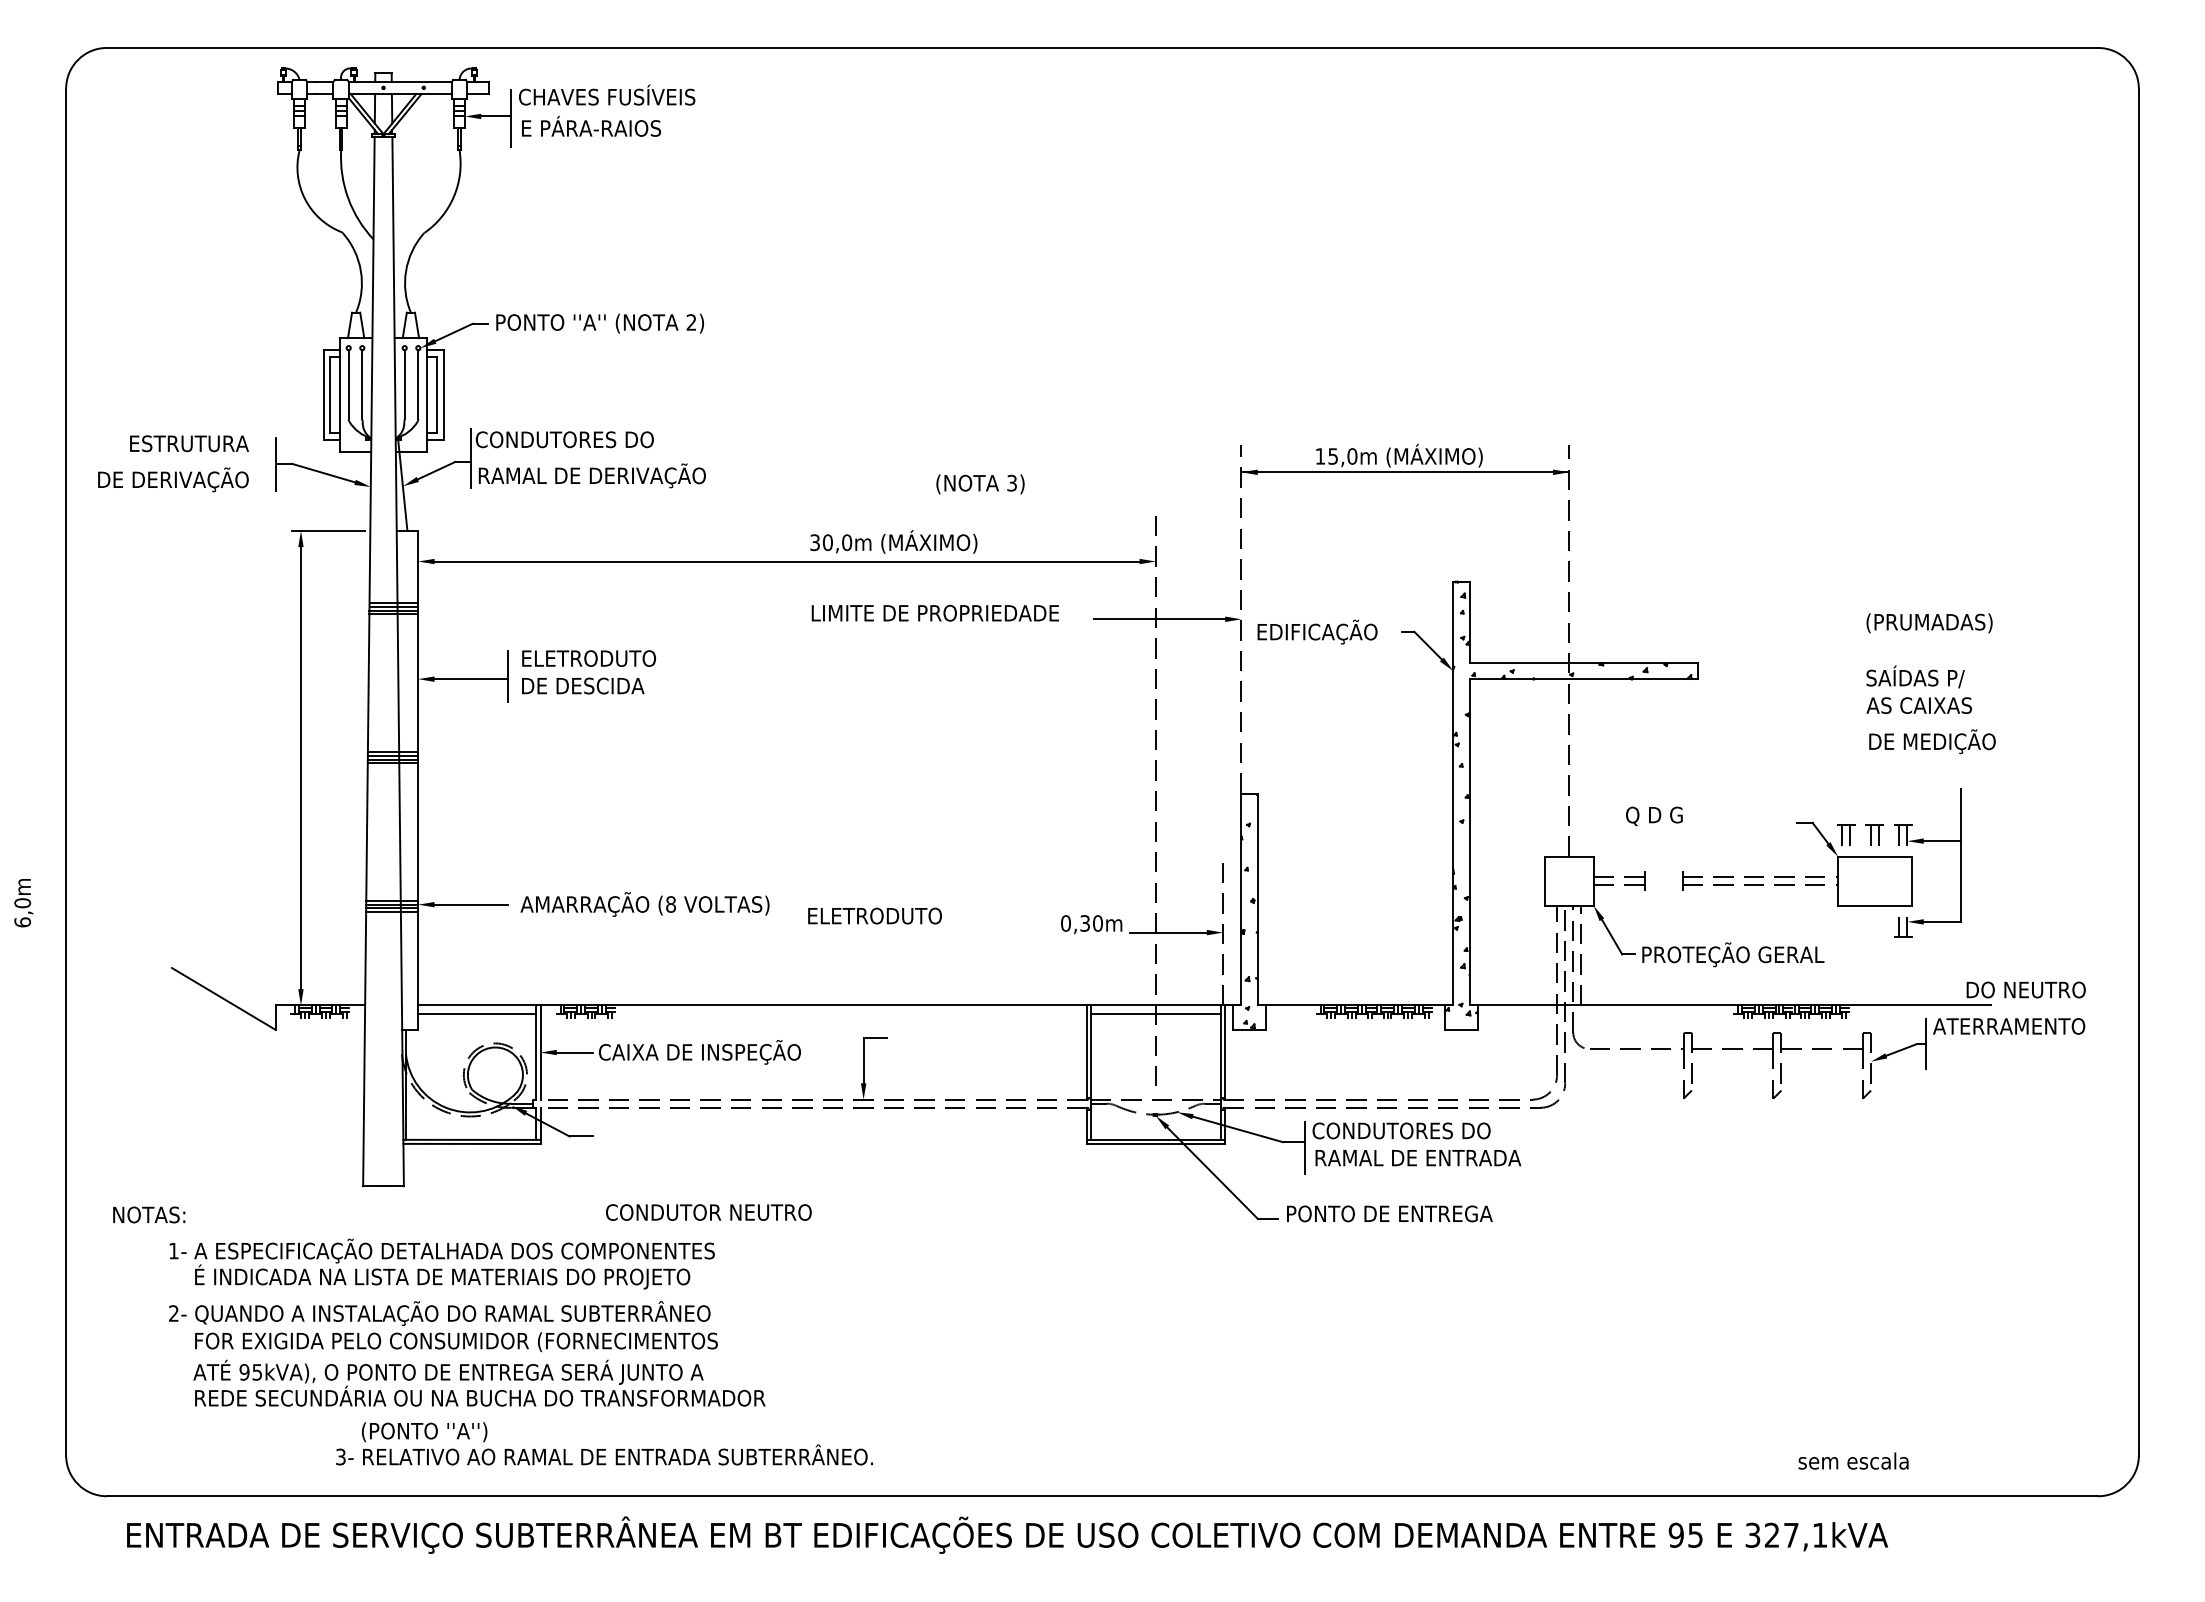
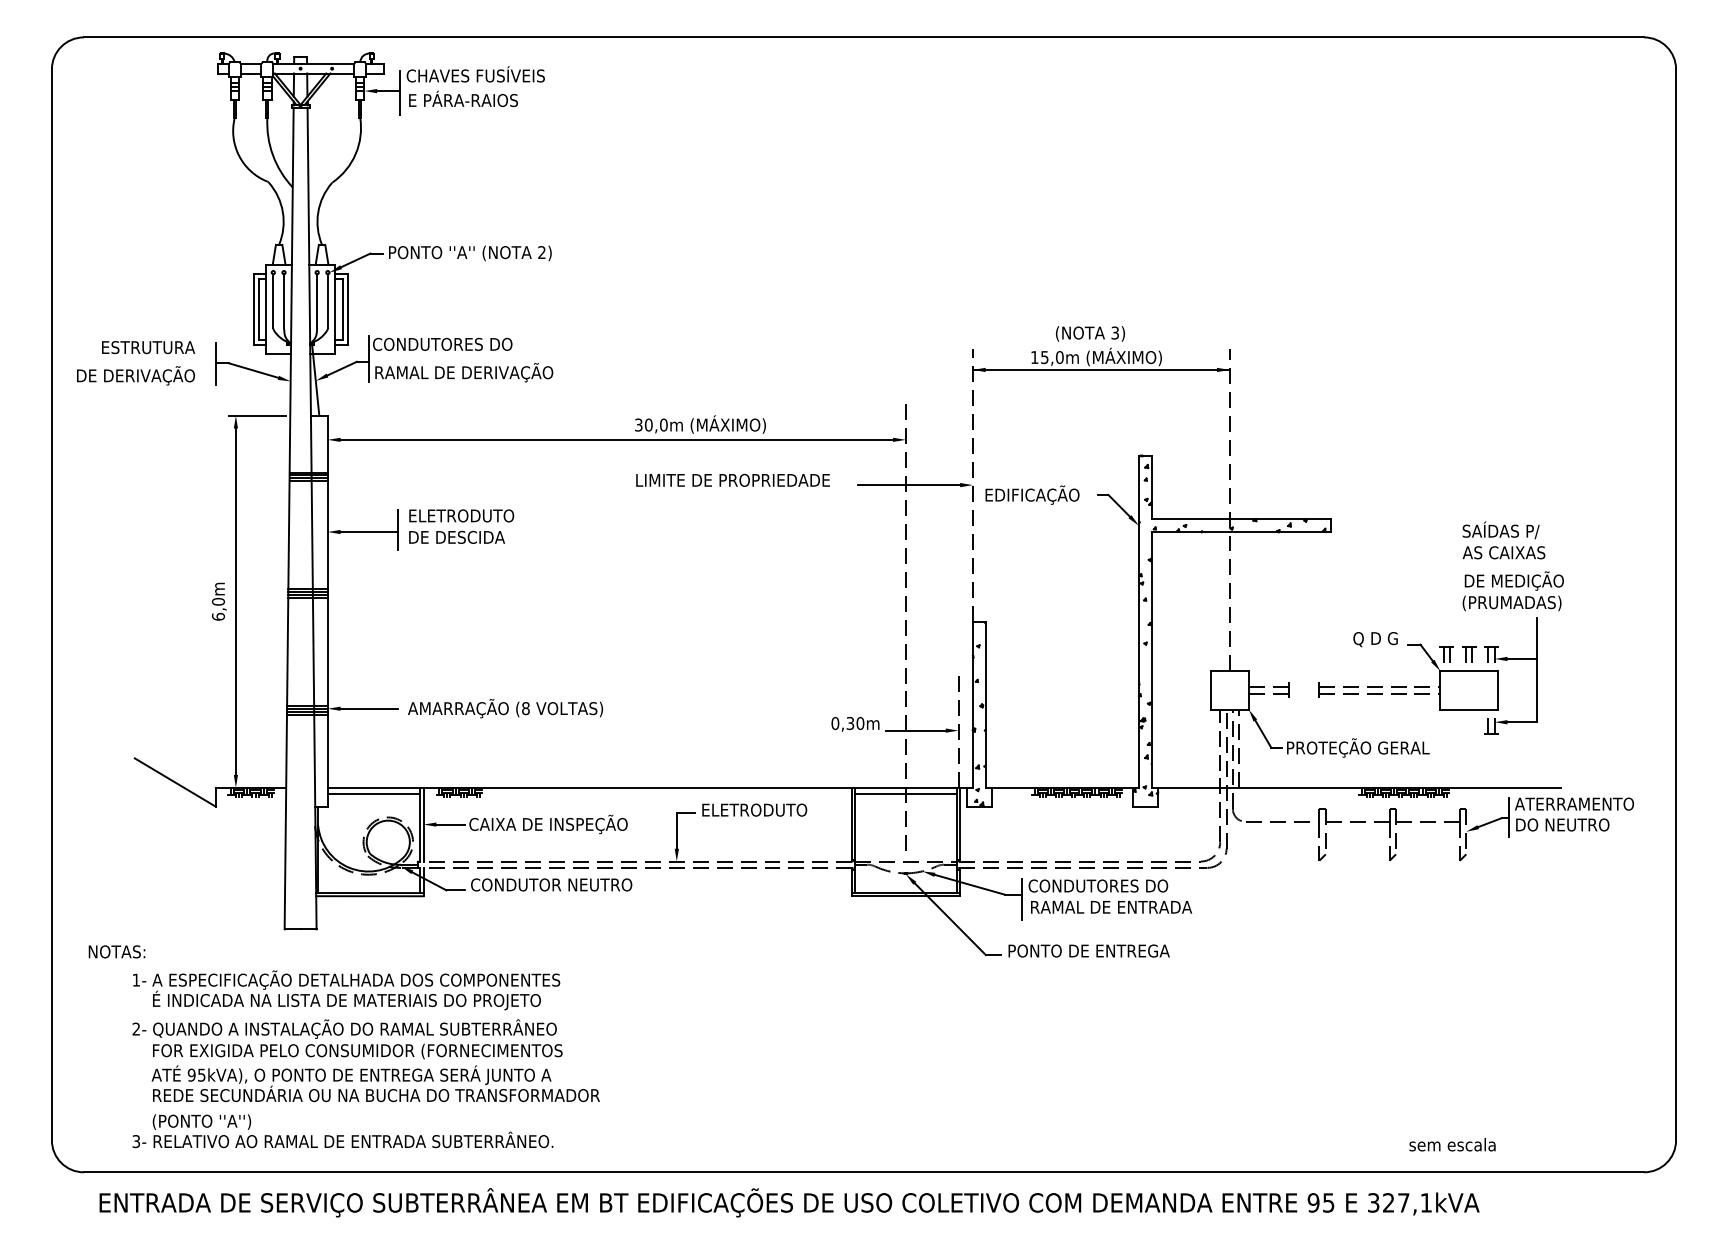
text: (980, 484) -> (1090, 334), moved
text: (1929, 623) -> (1512, 603), moved
text: (1654, 816) -> (1375, 639), moved
text: (23, 903) -> (219, 602), moved
text: (874, 915) -> (754, 809), moved
text: (2025, 989) -> (1562, 824), moved
text: (708, 1212) -> (551, 884), moved
text: (604, 1443) -> (342, 1130), moved

